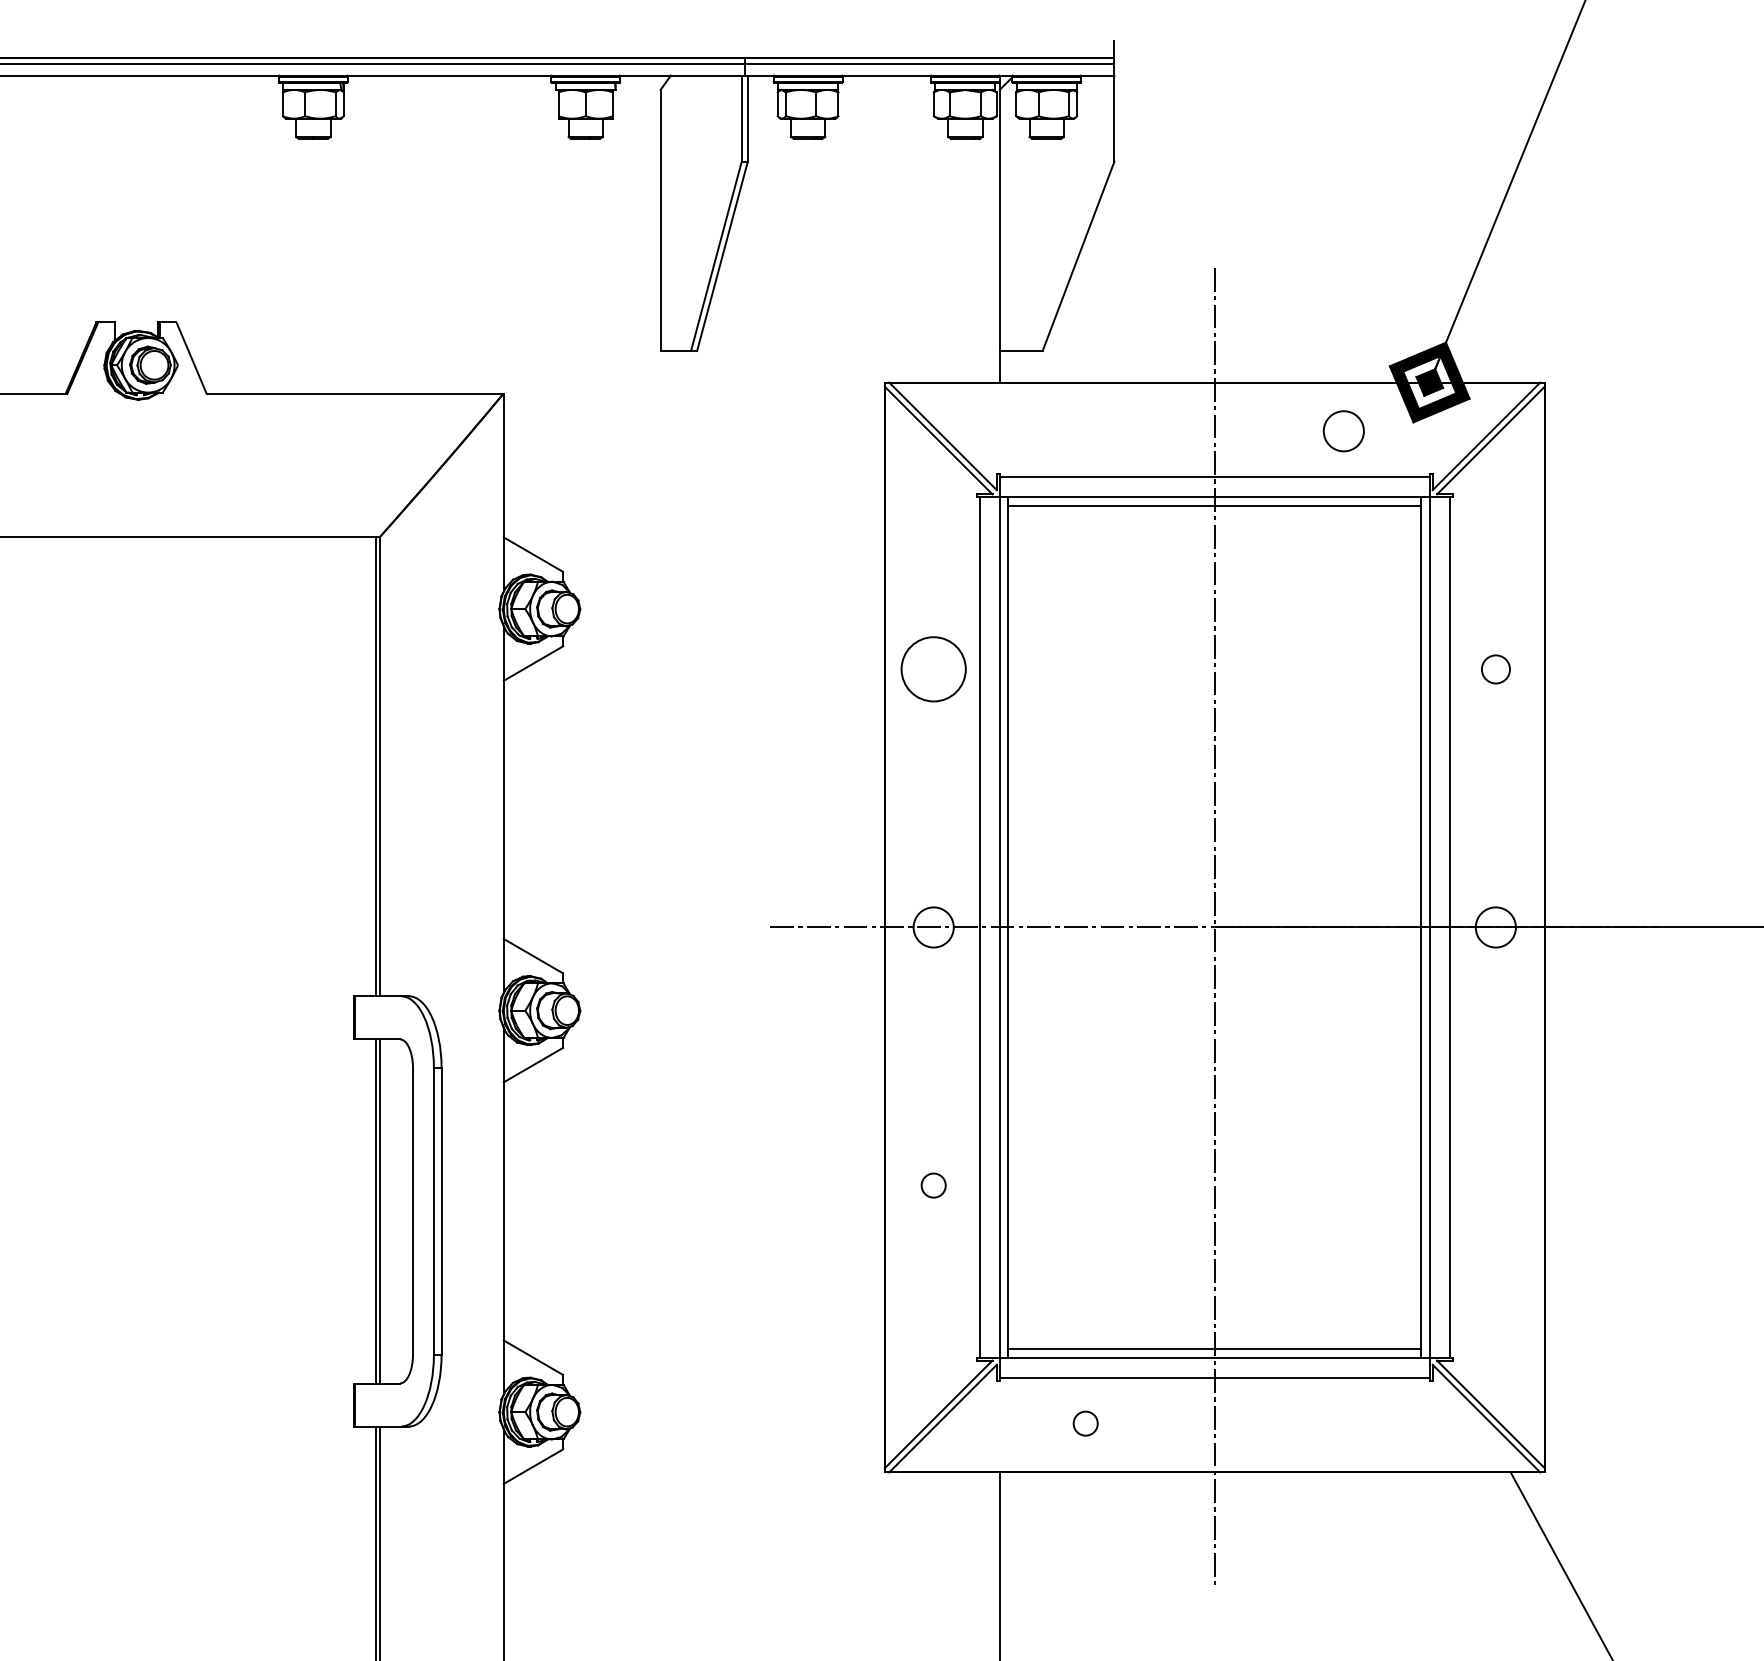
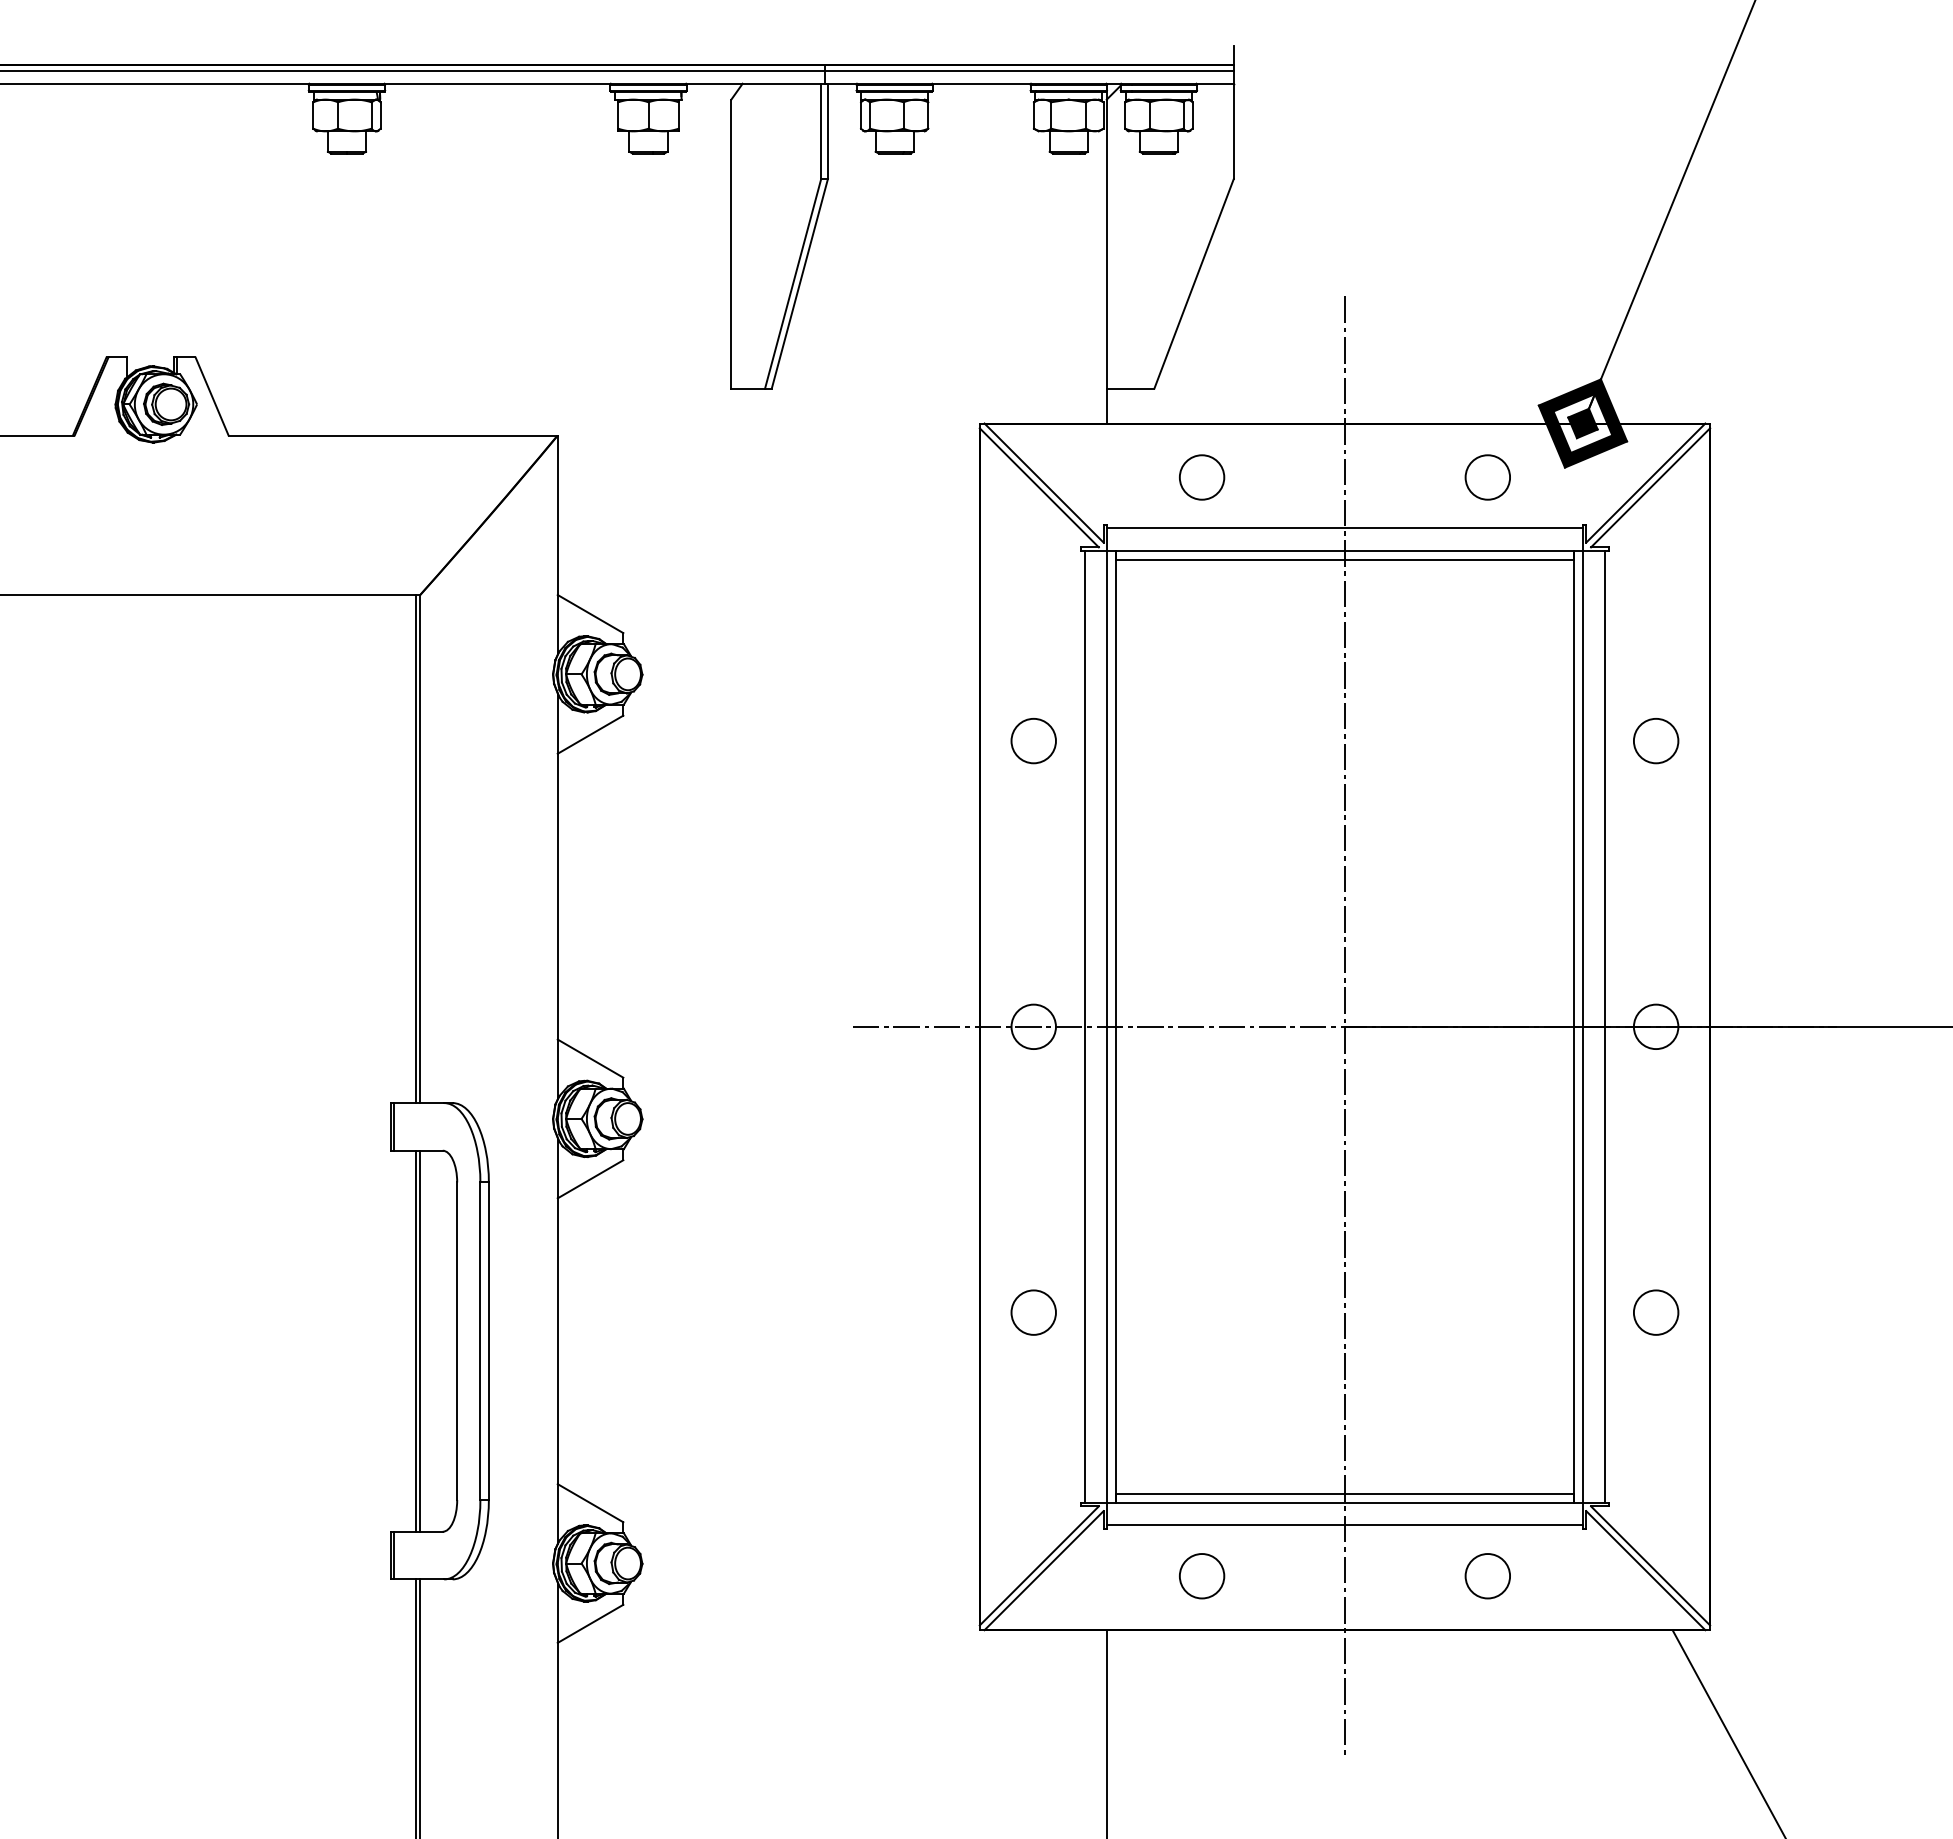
circle: (1086, 431) -> (1202, 477), added
circle: (933, 668) -> (1033, 740), size x0.62
circle: (1496, 669) -> (1656, 741), size x1.43
circle: (933, 1185) -> (1033, 1312), size x1.67
circle: (1496, 1185) -> (1656, 1312), added
circle: (1085, 1423) -> (1201, 1576), size x1.67
circle: (1343, 1423) -> (1487, 1576), added

